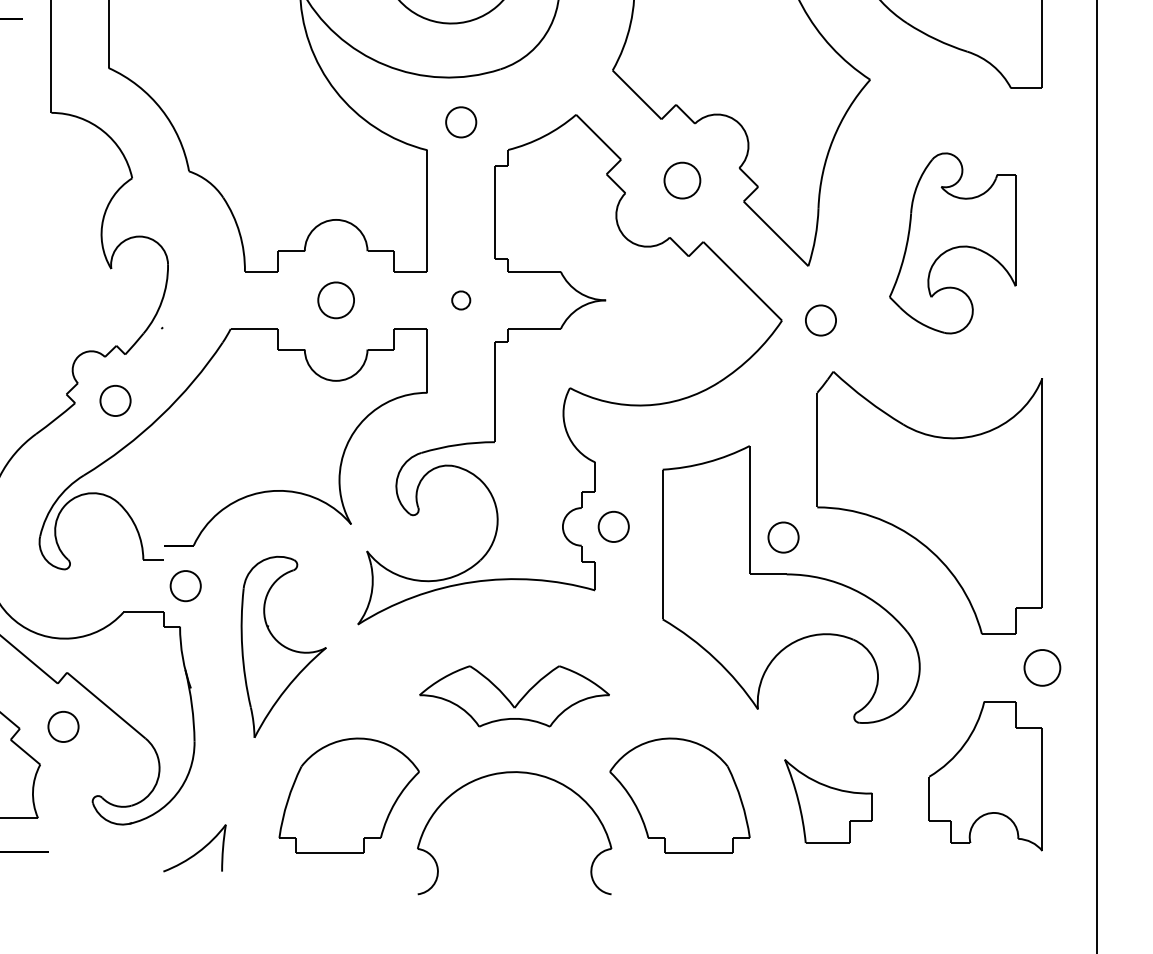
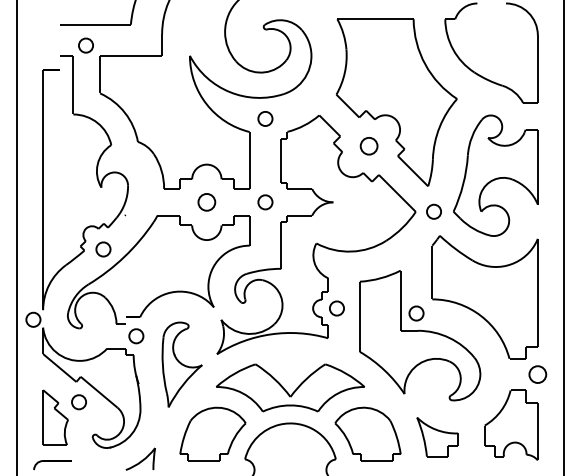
part: (952, 243) -> (495, 175), size x1.43
part: (461, 300) -> (265, 202), size x1.67
part: (514, 695) -> (290, 387), size x1.67

